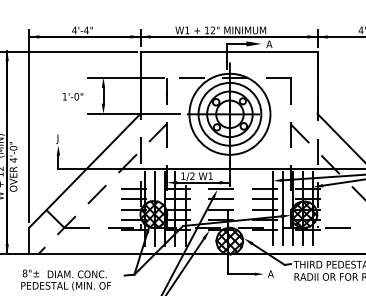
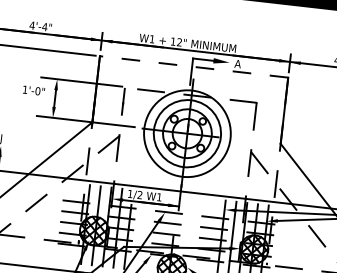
line: (228, 51) -> (193, 66), solid -> dashed
text: (73, 96) -> (34, 90), moved

